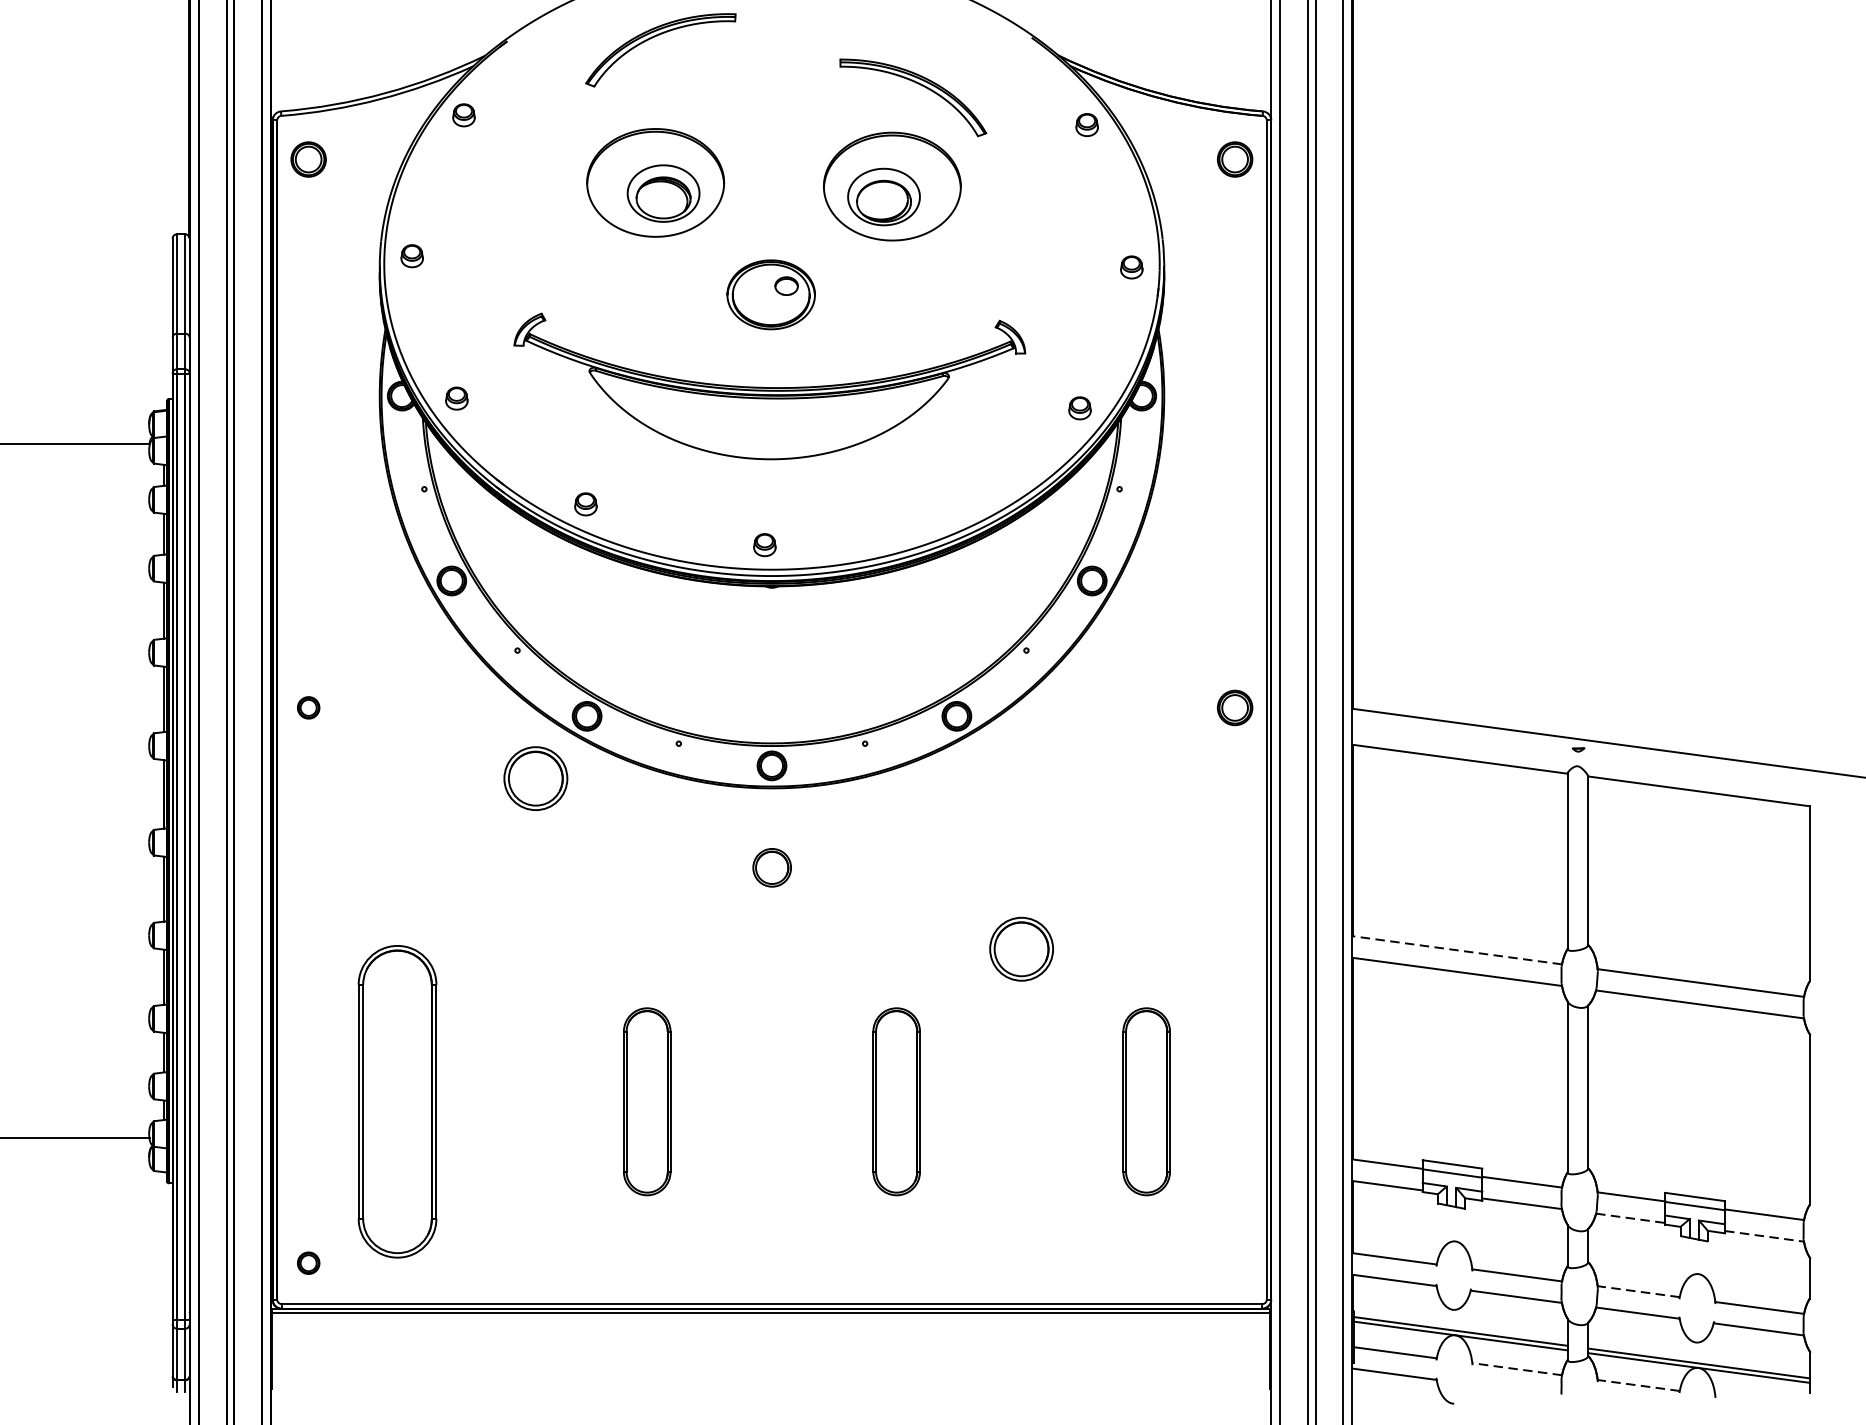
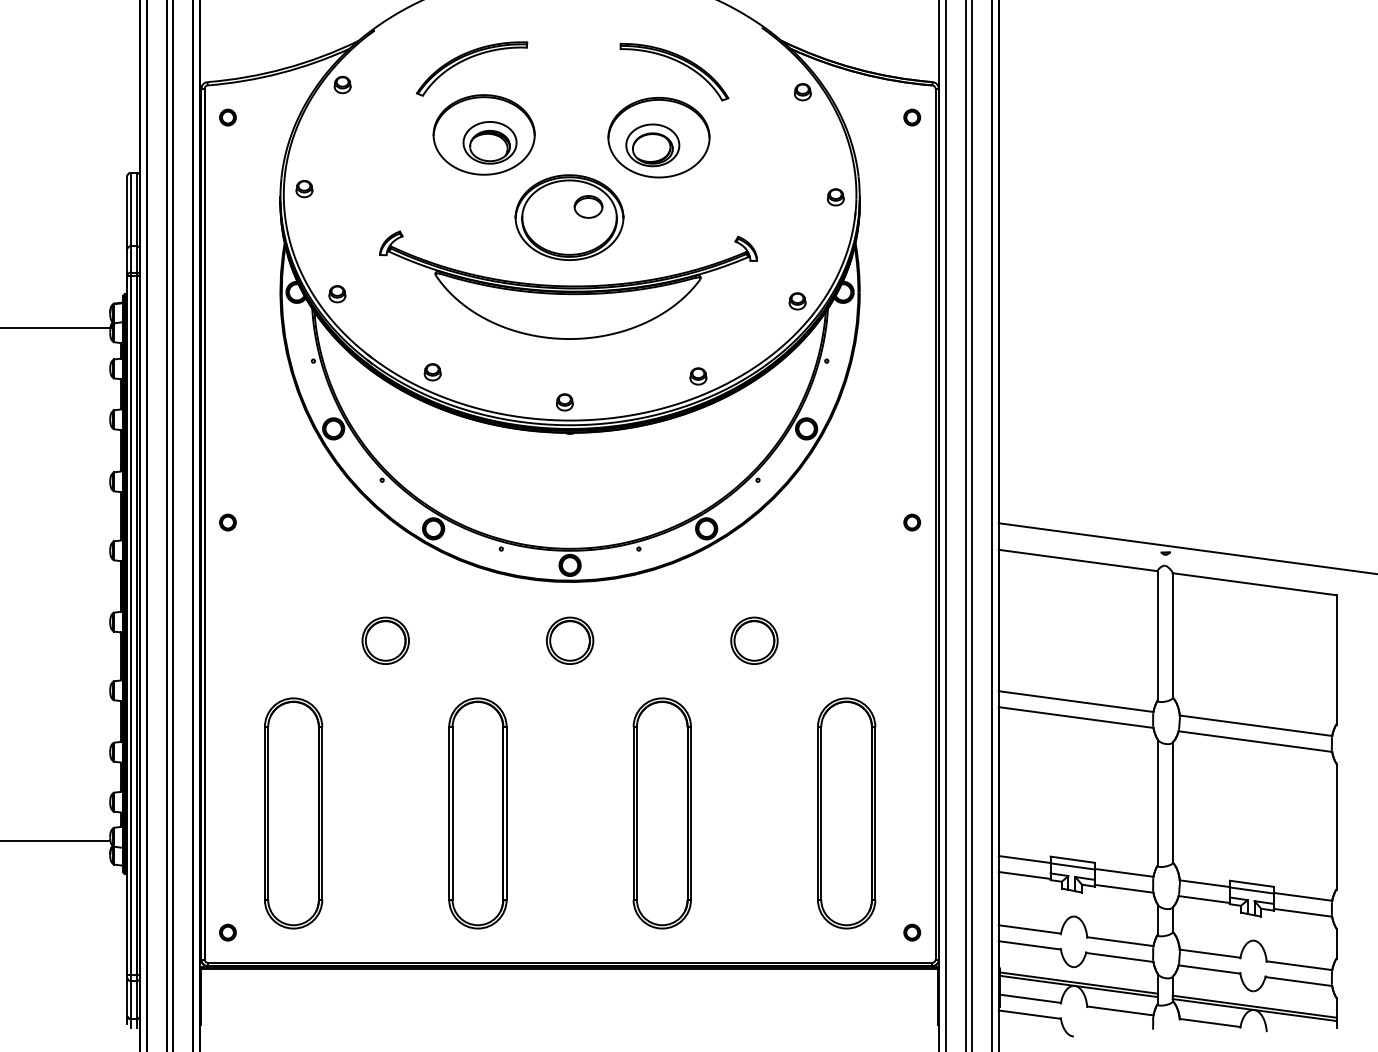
part: (653, 38) -> (466, 60), moved
part: (308, 159) -> (227, 117), size x0.62
part: (1235, 159) -> (912, 117), size x0.62
part: (771, 294) -> (569, 217), size x1.67
part: (945, 510) -> (698, 376), added
part: (1235, 707) -> (912, 522), size x0.62
part: (535, 778) -> (385, 640), moved
part: (772, 867) -> (570, 640), size x1.67
part: (1021, 948) -> (754, 640), moved
line: (1456, 950) -> (1075, 701), dashed -> solid
part: (646, 1101) -> (477, 813), size x1.67
part: (895, 1101) -> (661, 813), size x1.67
part: (1146, 1101) -> (846, 813), size x1.67
line: (1631, 1218) -> (1204, 899), dashed -> solid
line: (1765, 1235) -> (1303, 912), dashed -> solid
part: (1235, 1262) -> (912, 932), added
line: (1639, 1291) -> (1210, 953), dashed -> solid
line: (1515, 1368) -> (1119, 1010), dashed -> solid
line: (1639, 1384) -> (1210, 1022), dashed -> solid

